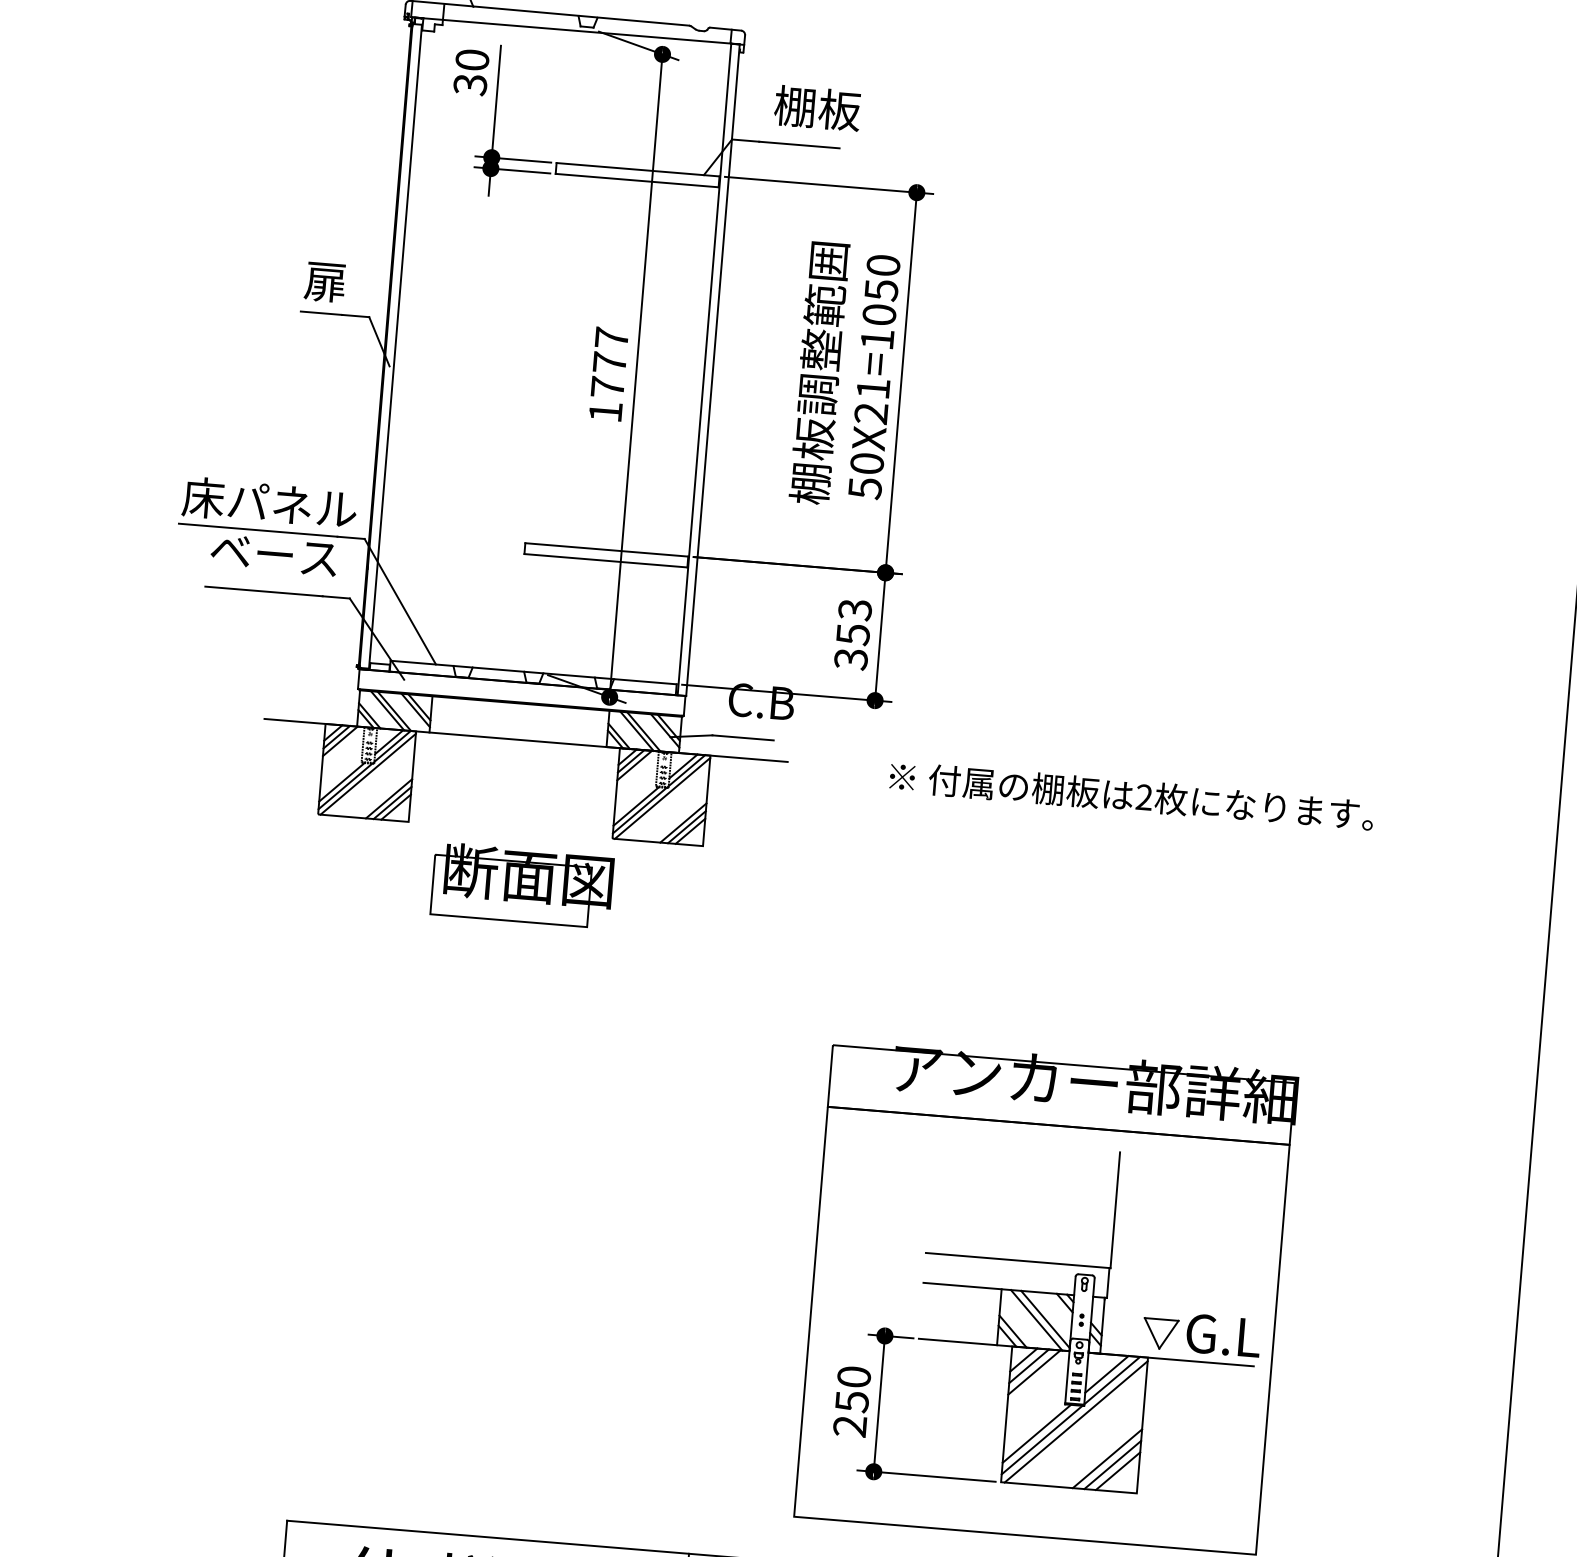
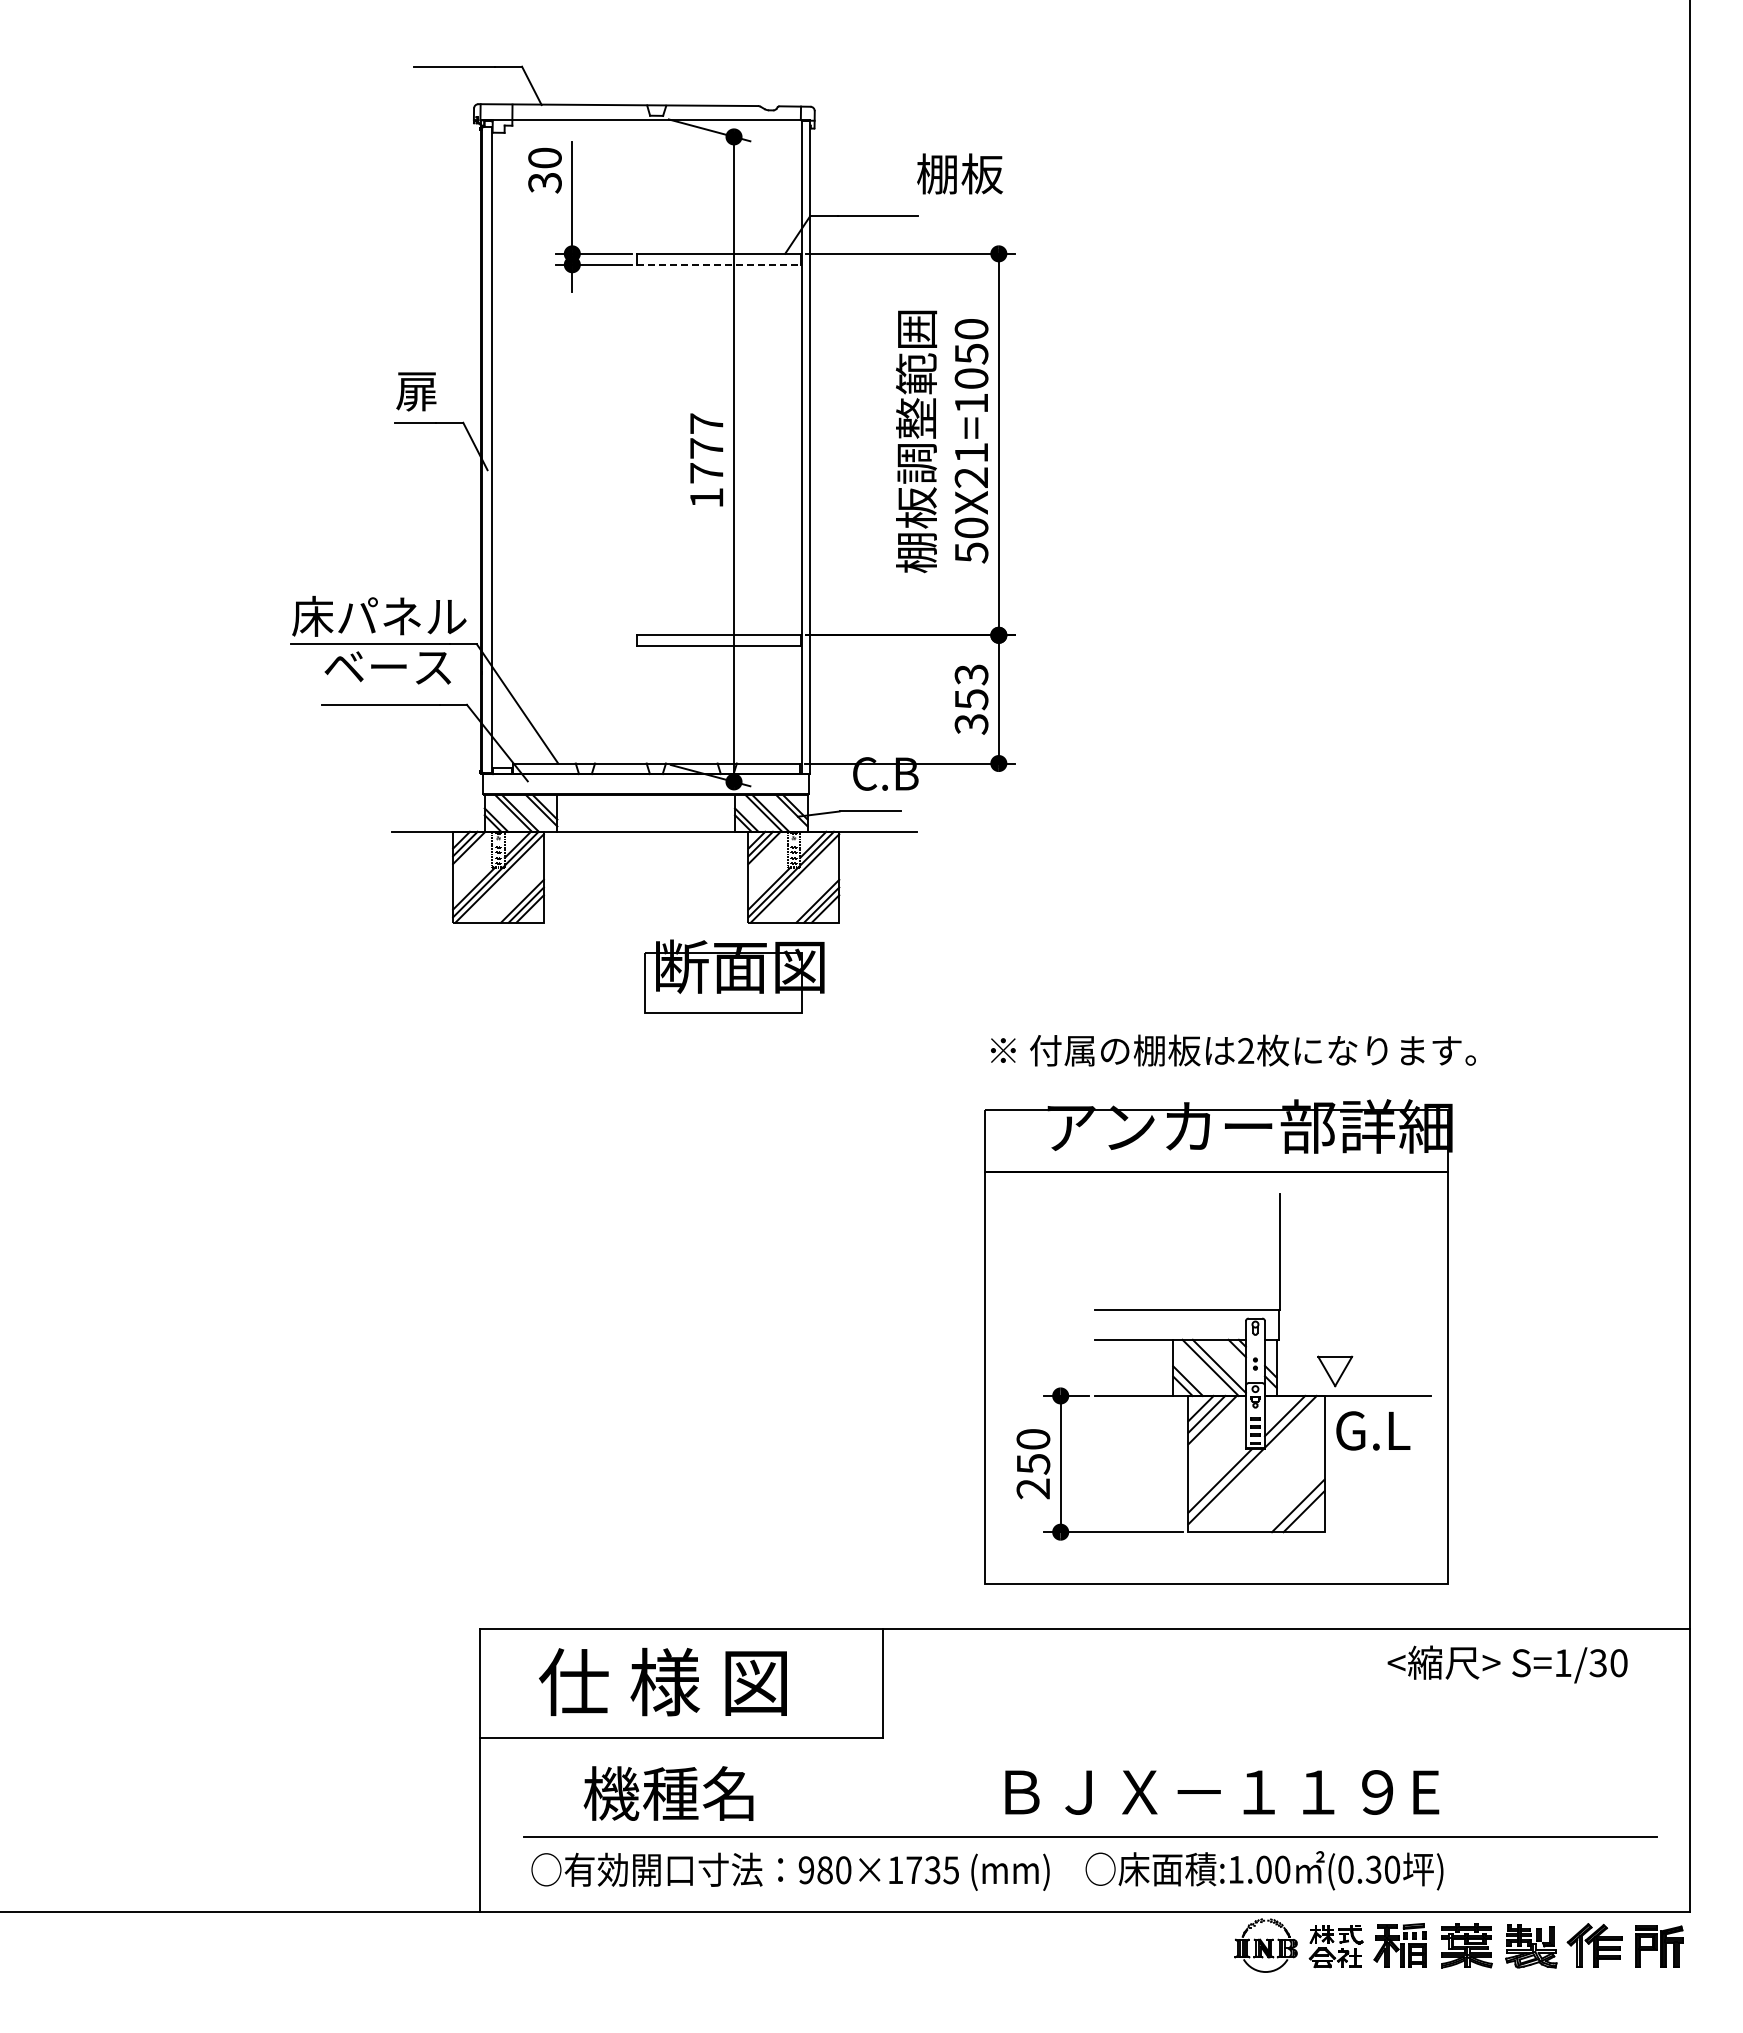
text: (818, 107) -> (960, 173), moved
line: (637, 180) -> (719, 264), solid -> dashed
text: (1131, 795) -> (1233, 1050), moved
part: (522, 885) -> (734, 976), moved
text: (1223, 1335) -> (1373, 1430), moved
line: (1076, 1421) -> (1258, 1465), removed
line: (1107, 1458) -> (1292, 1499), removed

